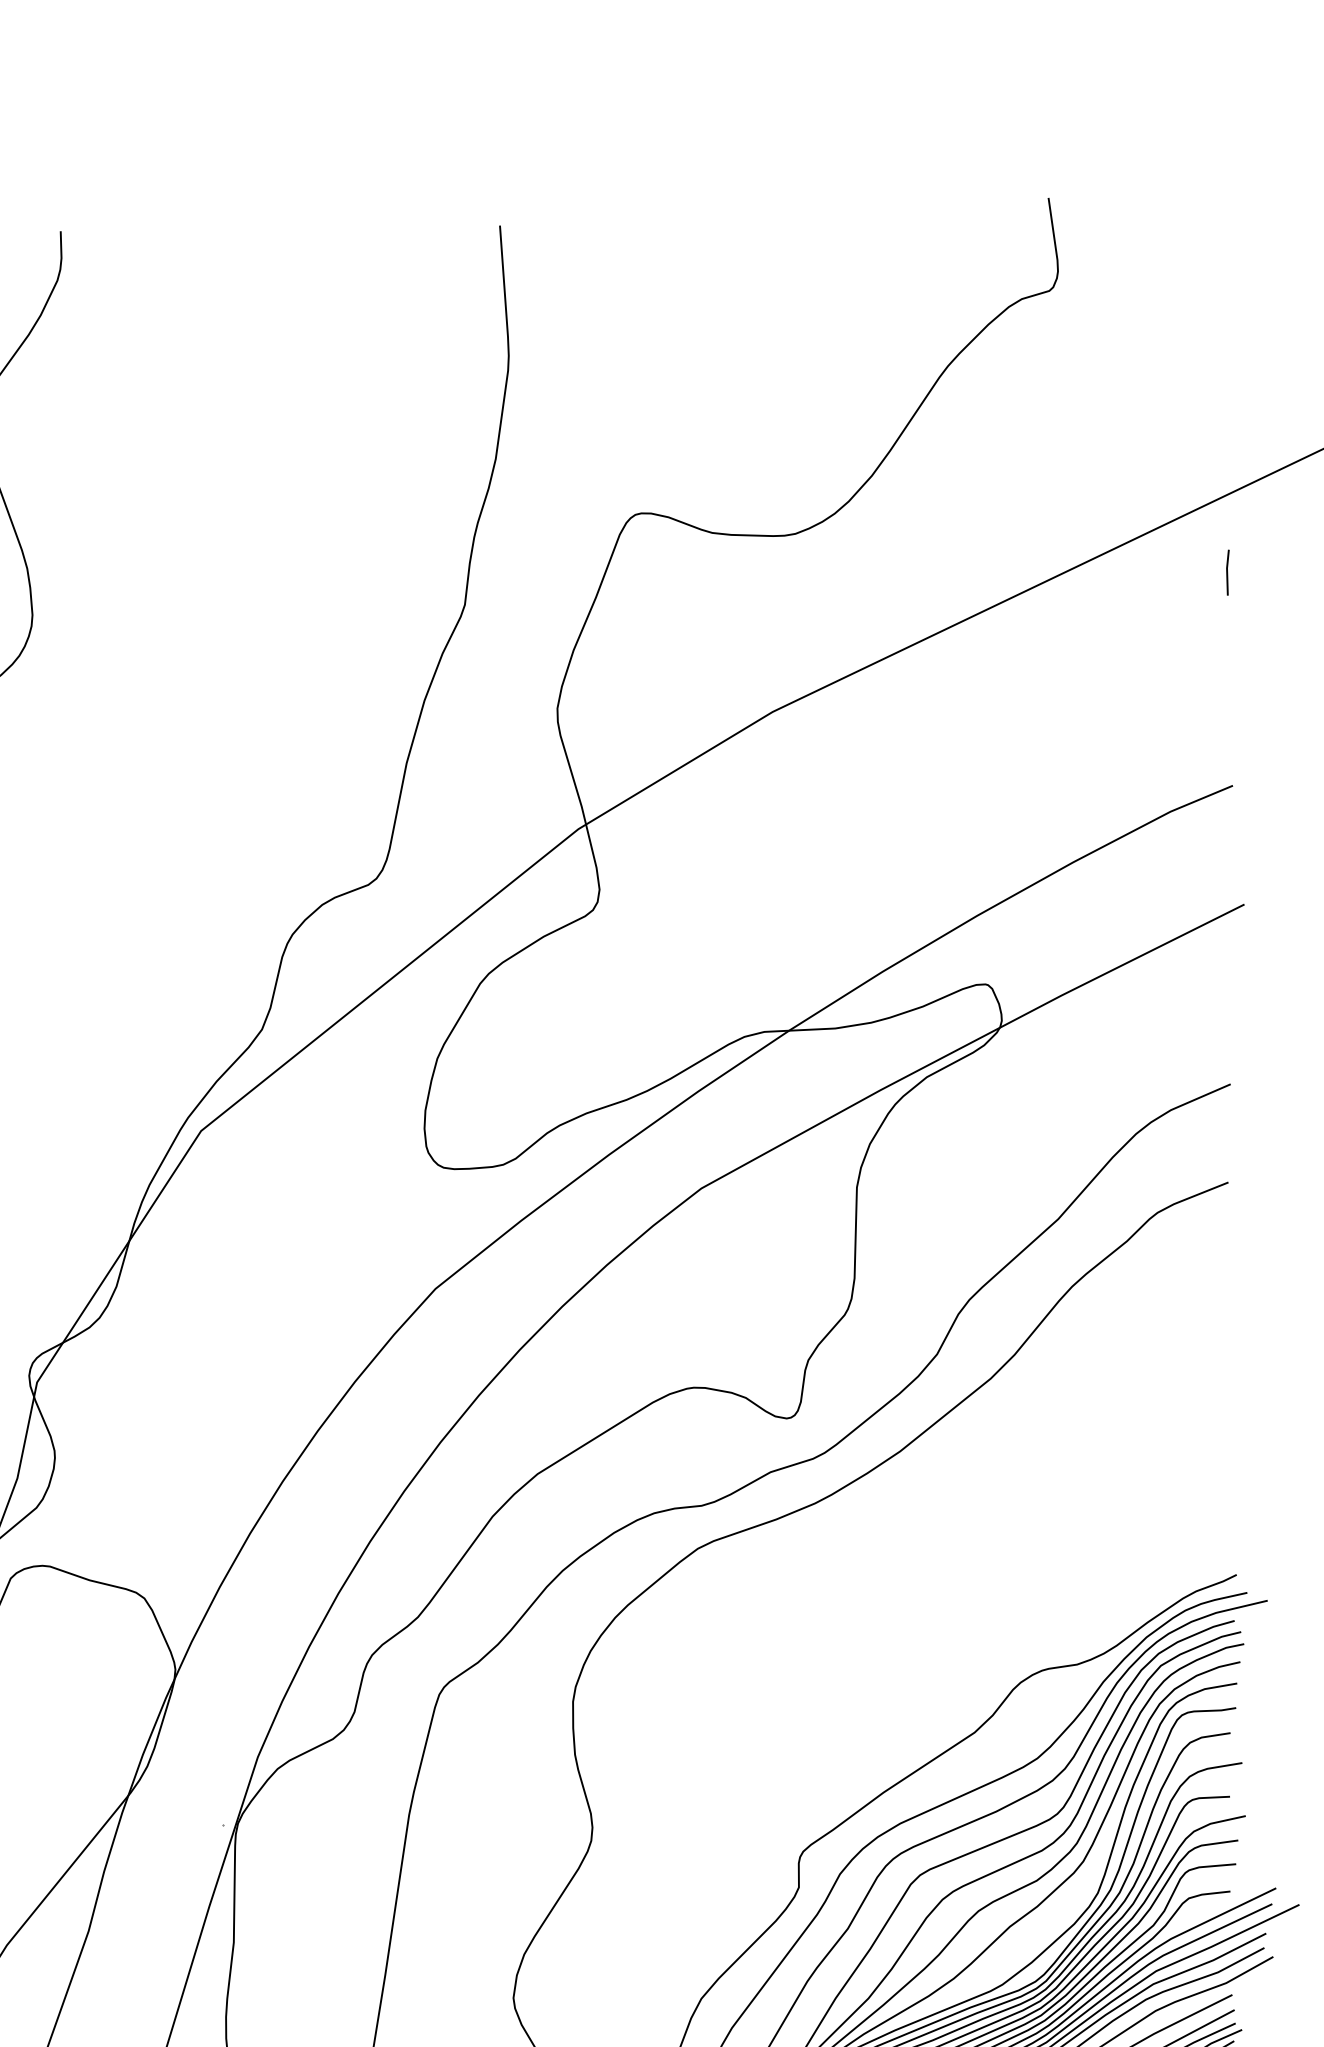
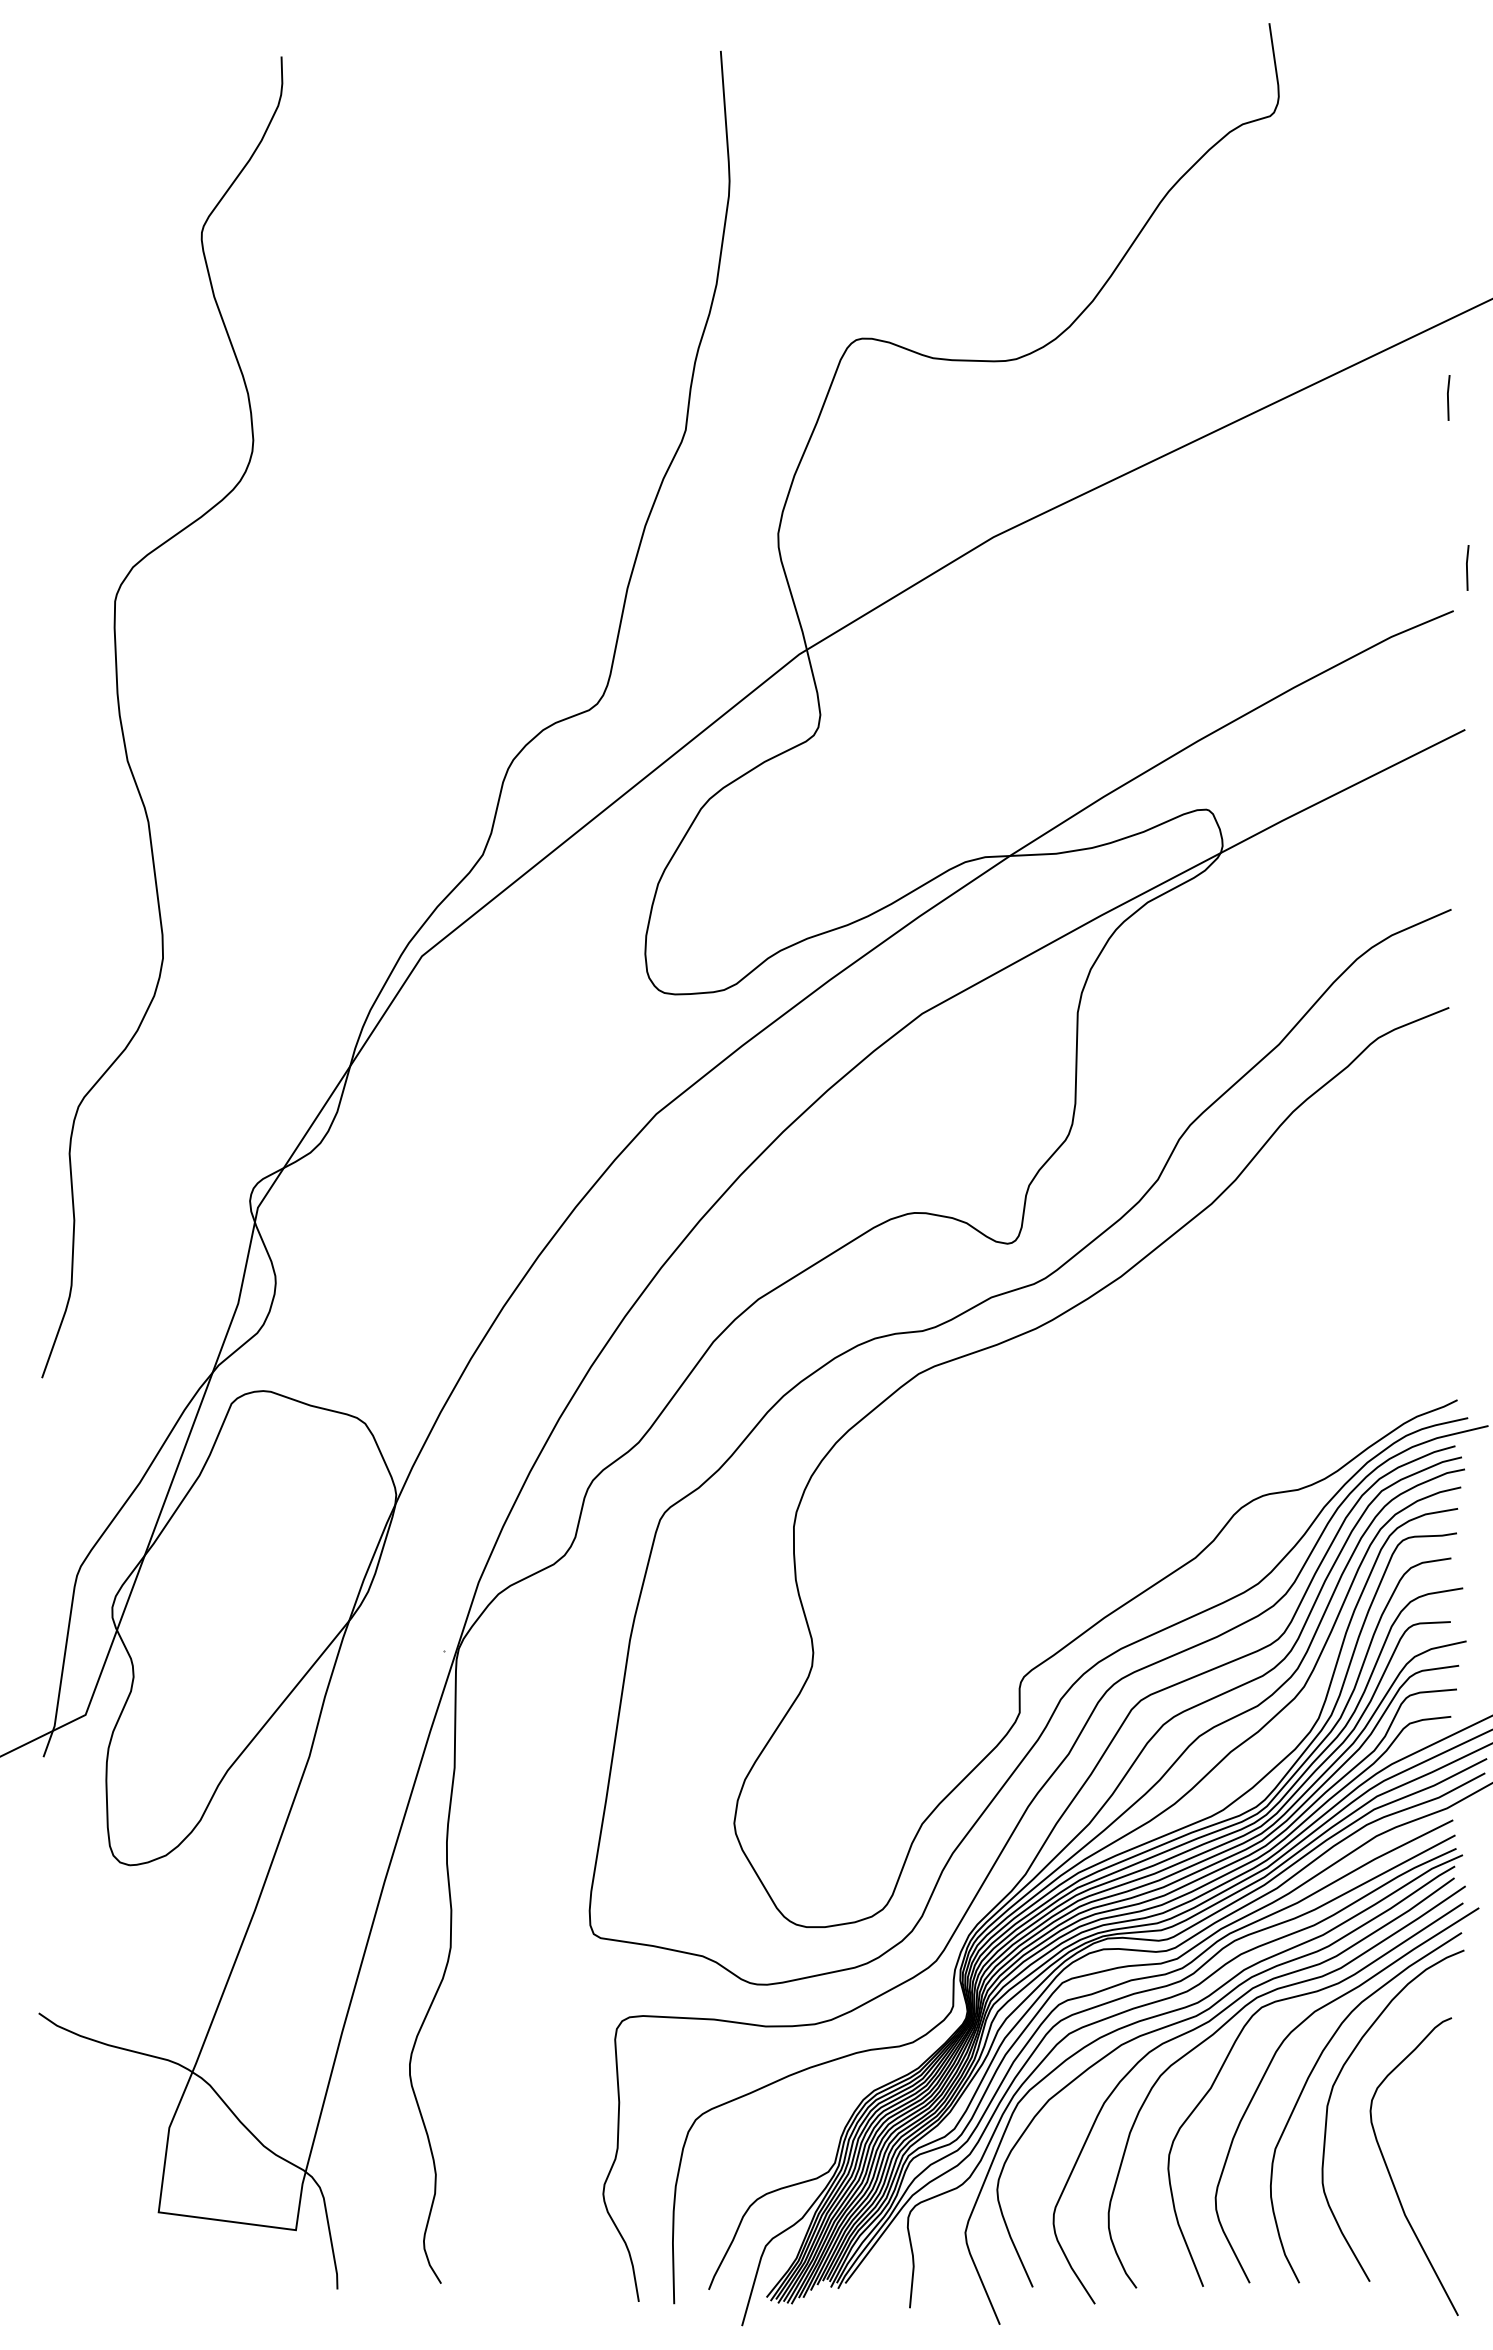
line: (1246, 742) -> (1467, 567), added

